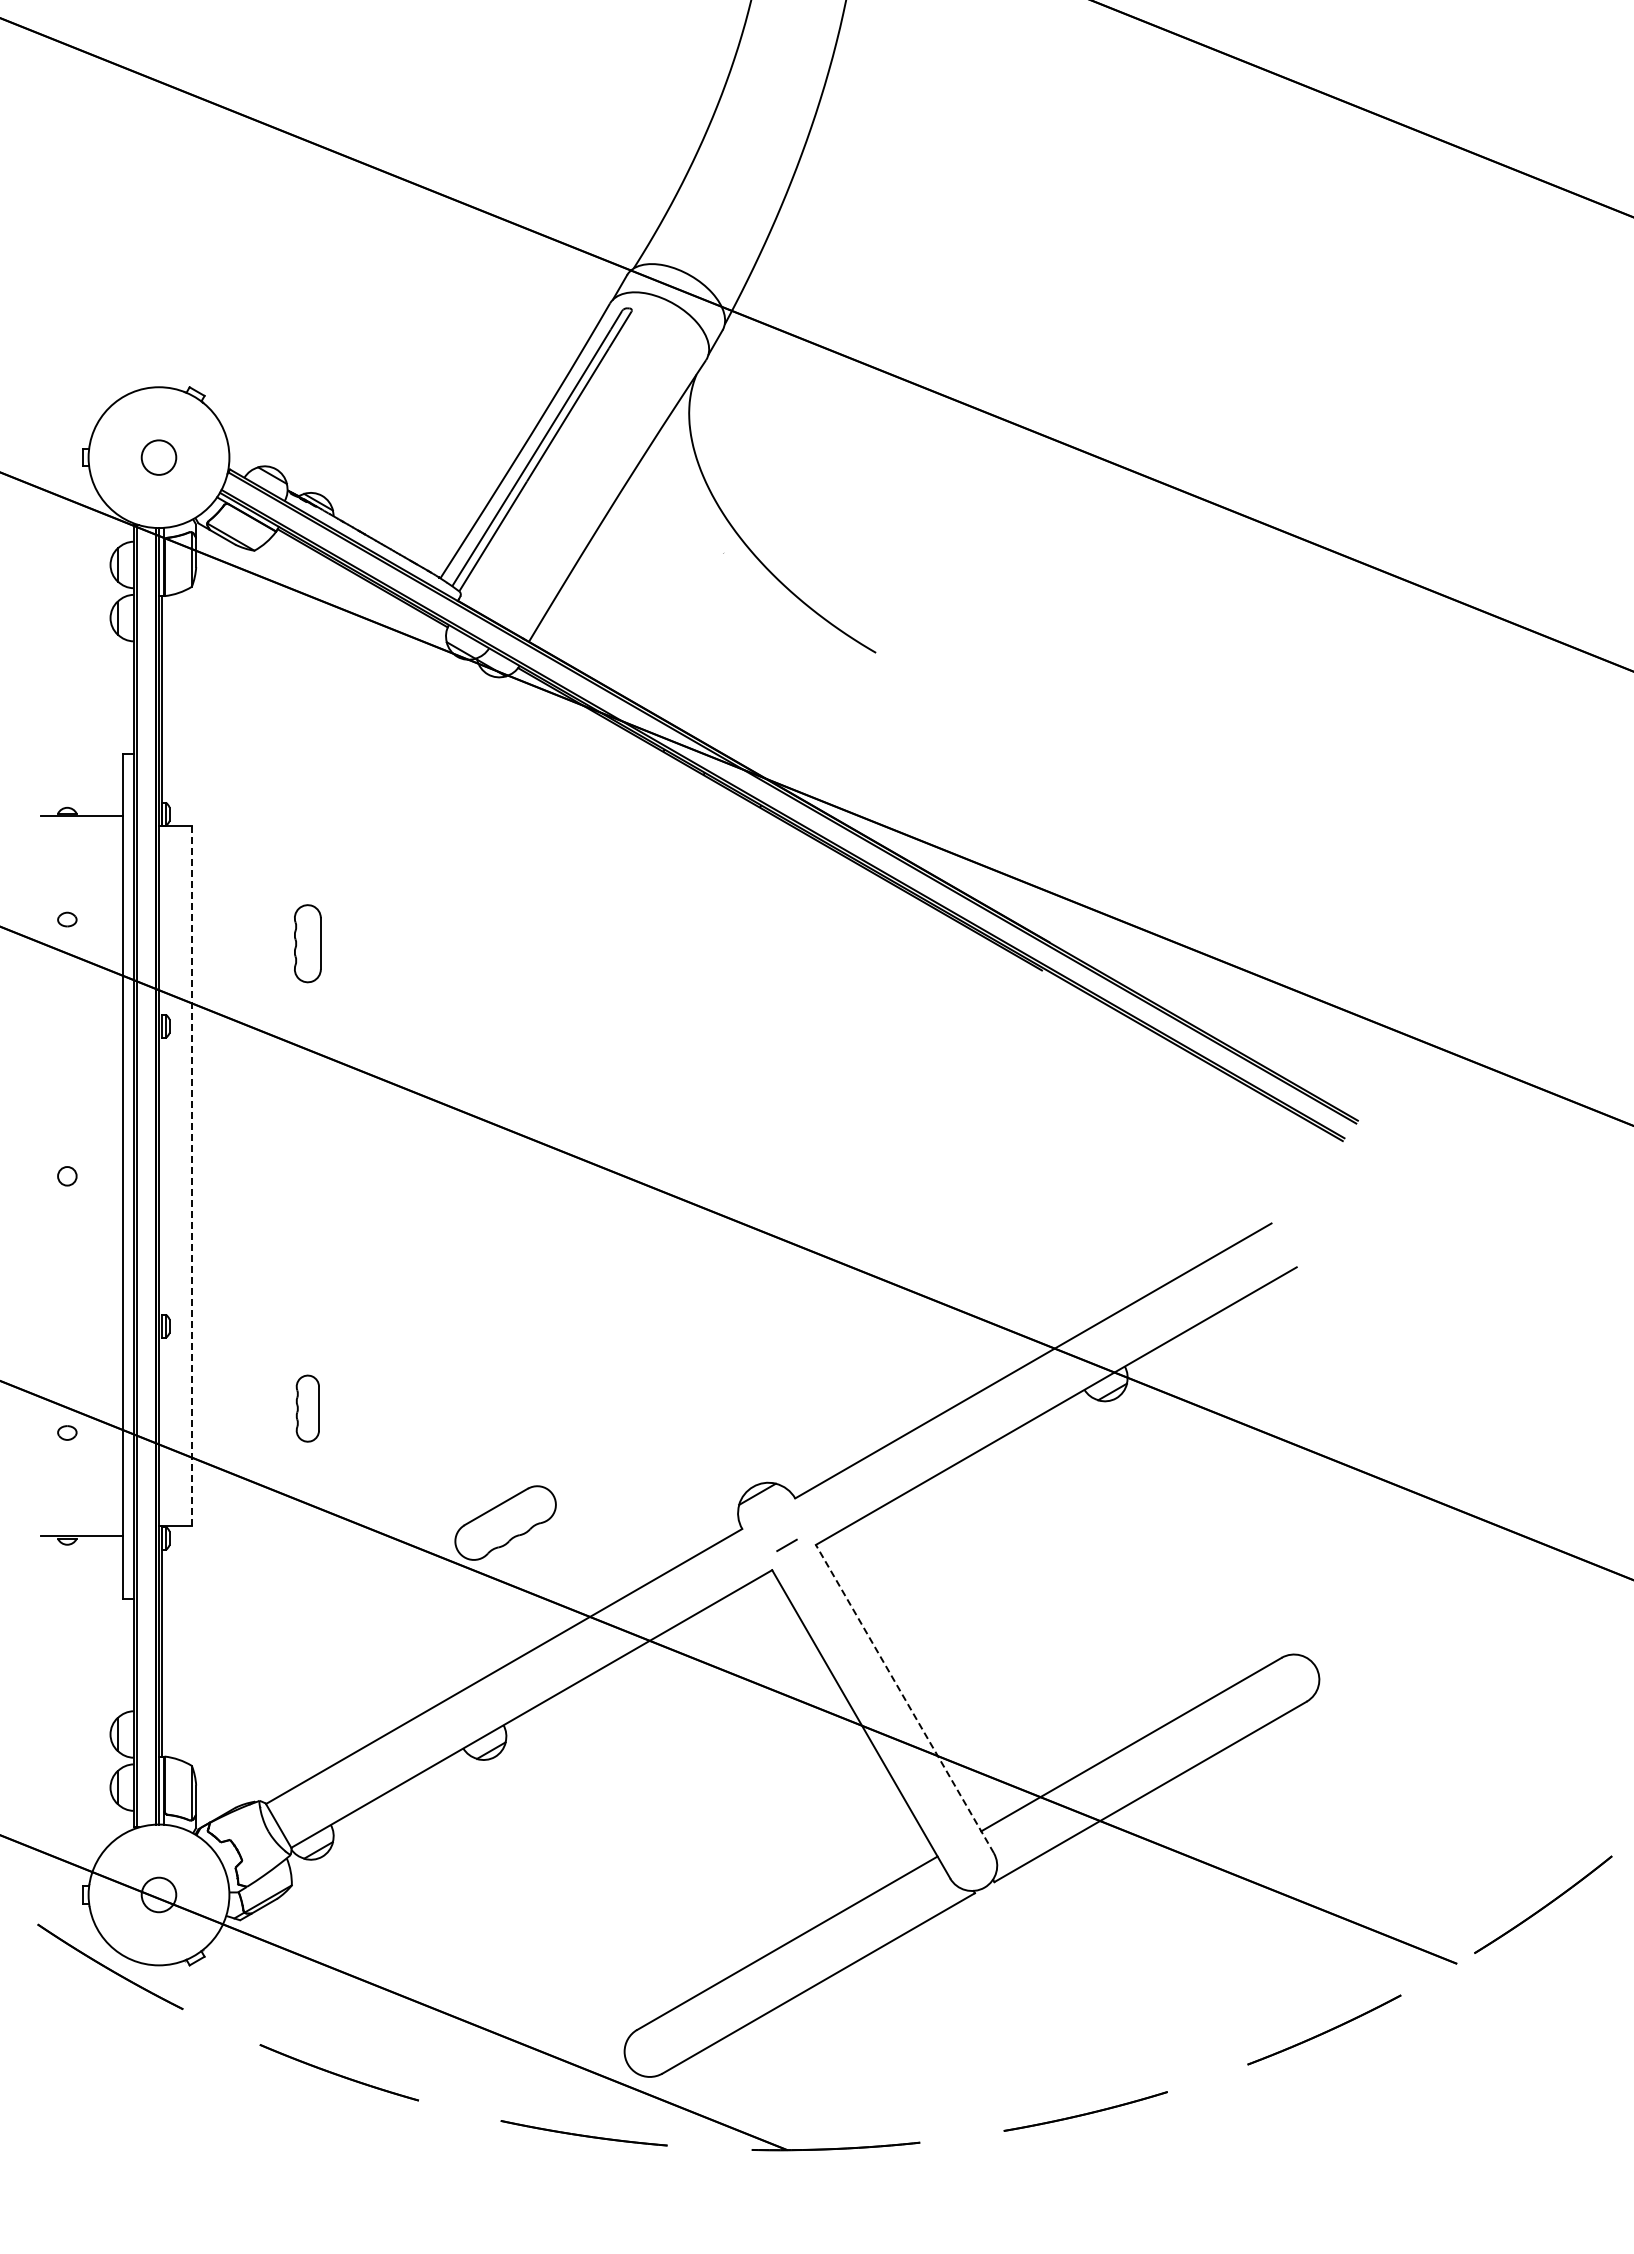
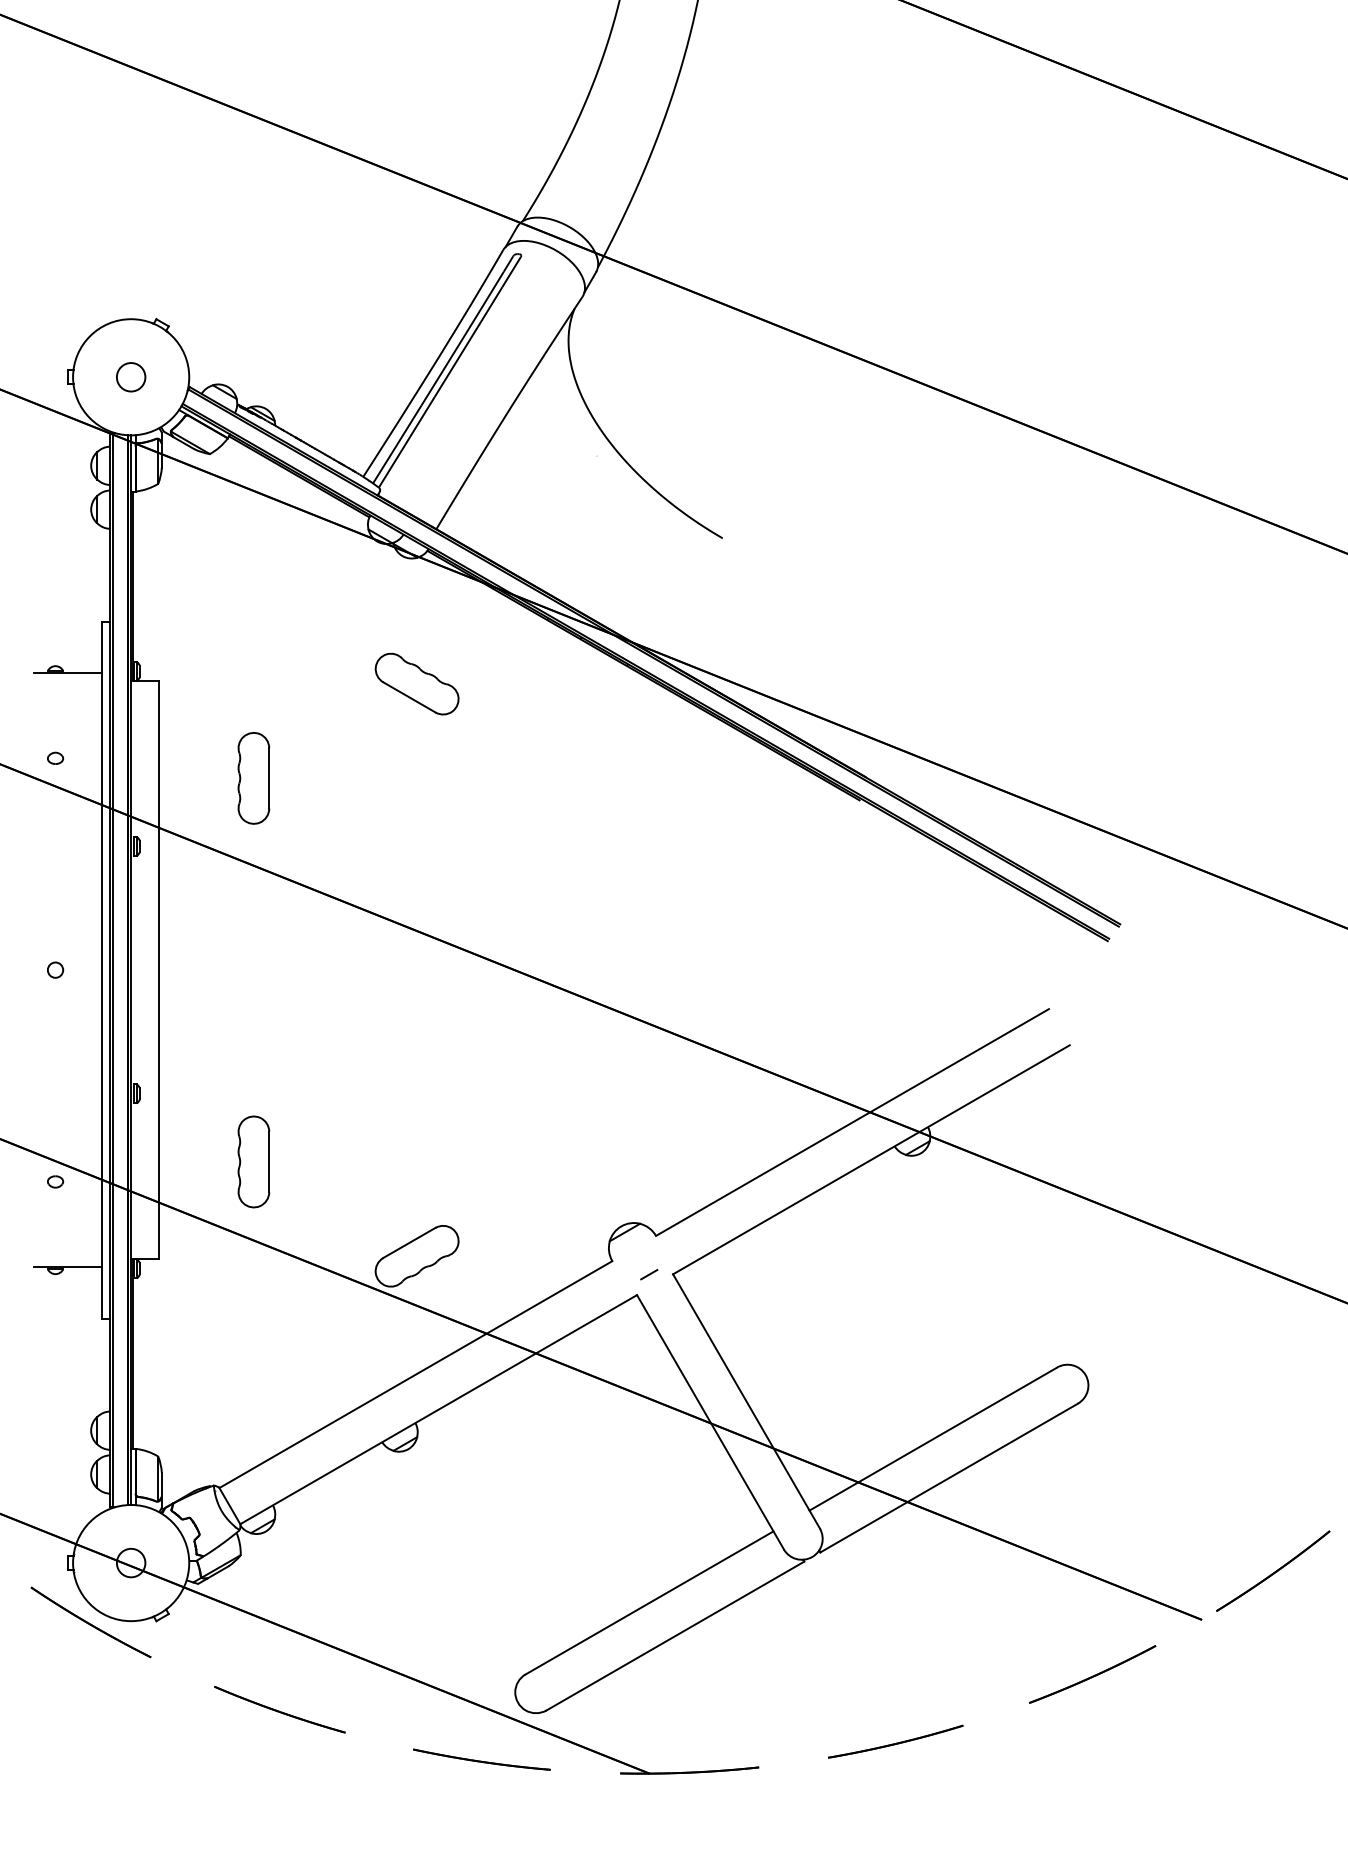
part: (505, 829) -> (417, 684), added
part: (307, 943) -> (253, 778), size x1.43
line: (192, 1175) -> (158, 969), dashed -> solid
part: (307, 1408) -> (253, 1161), size x1.67
line: (904, 1699) -> (746, 1401), dashed -> solid

